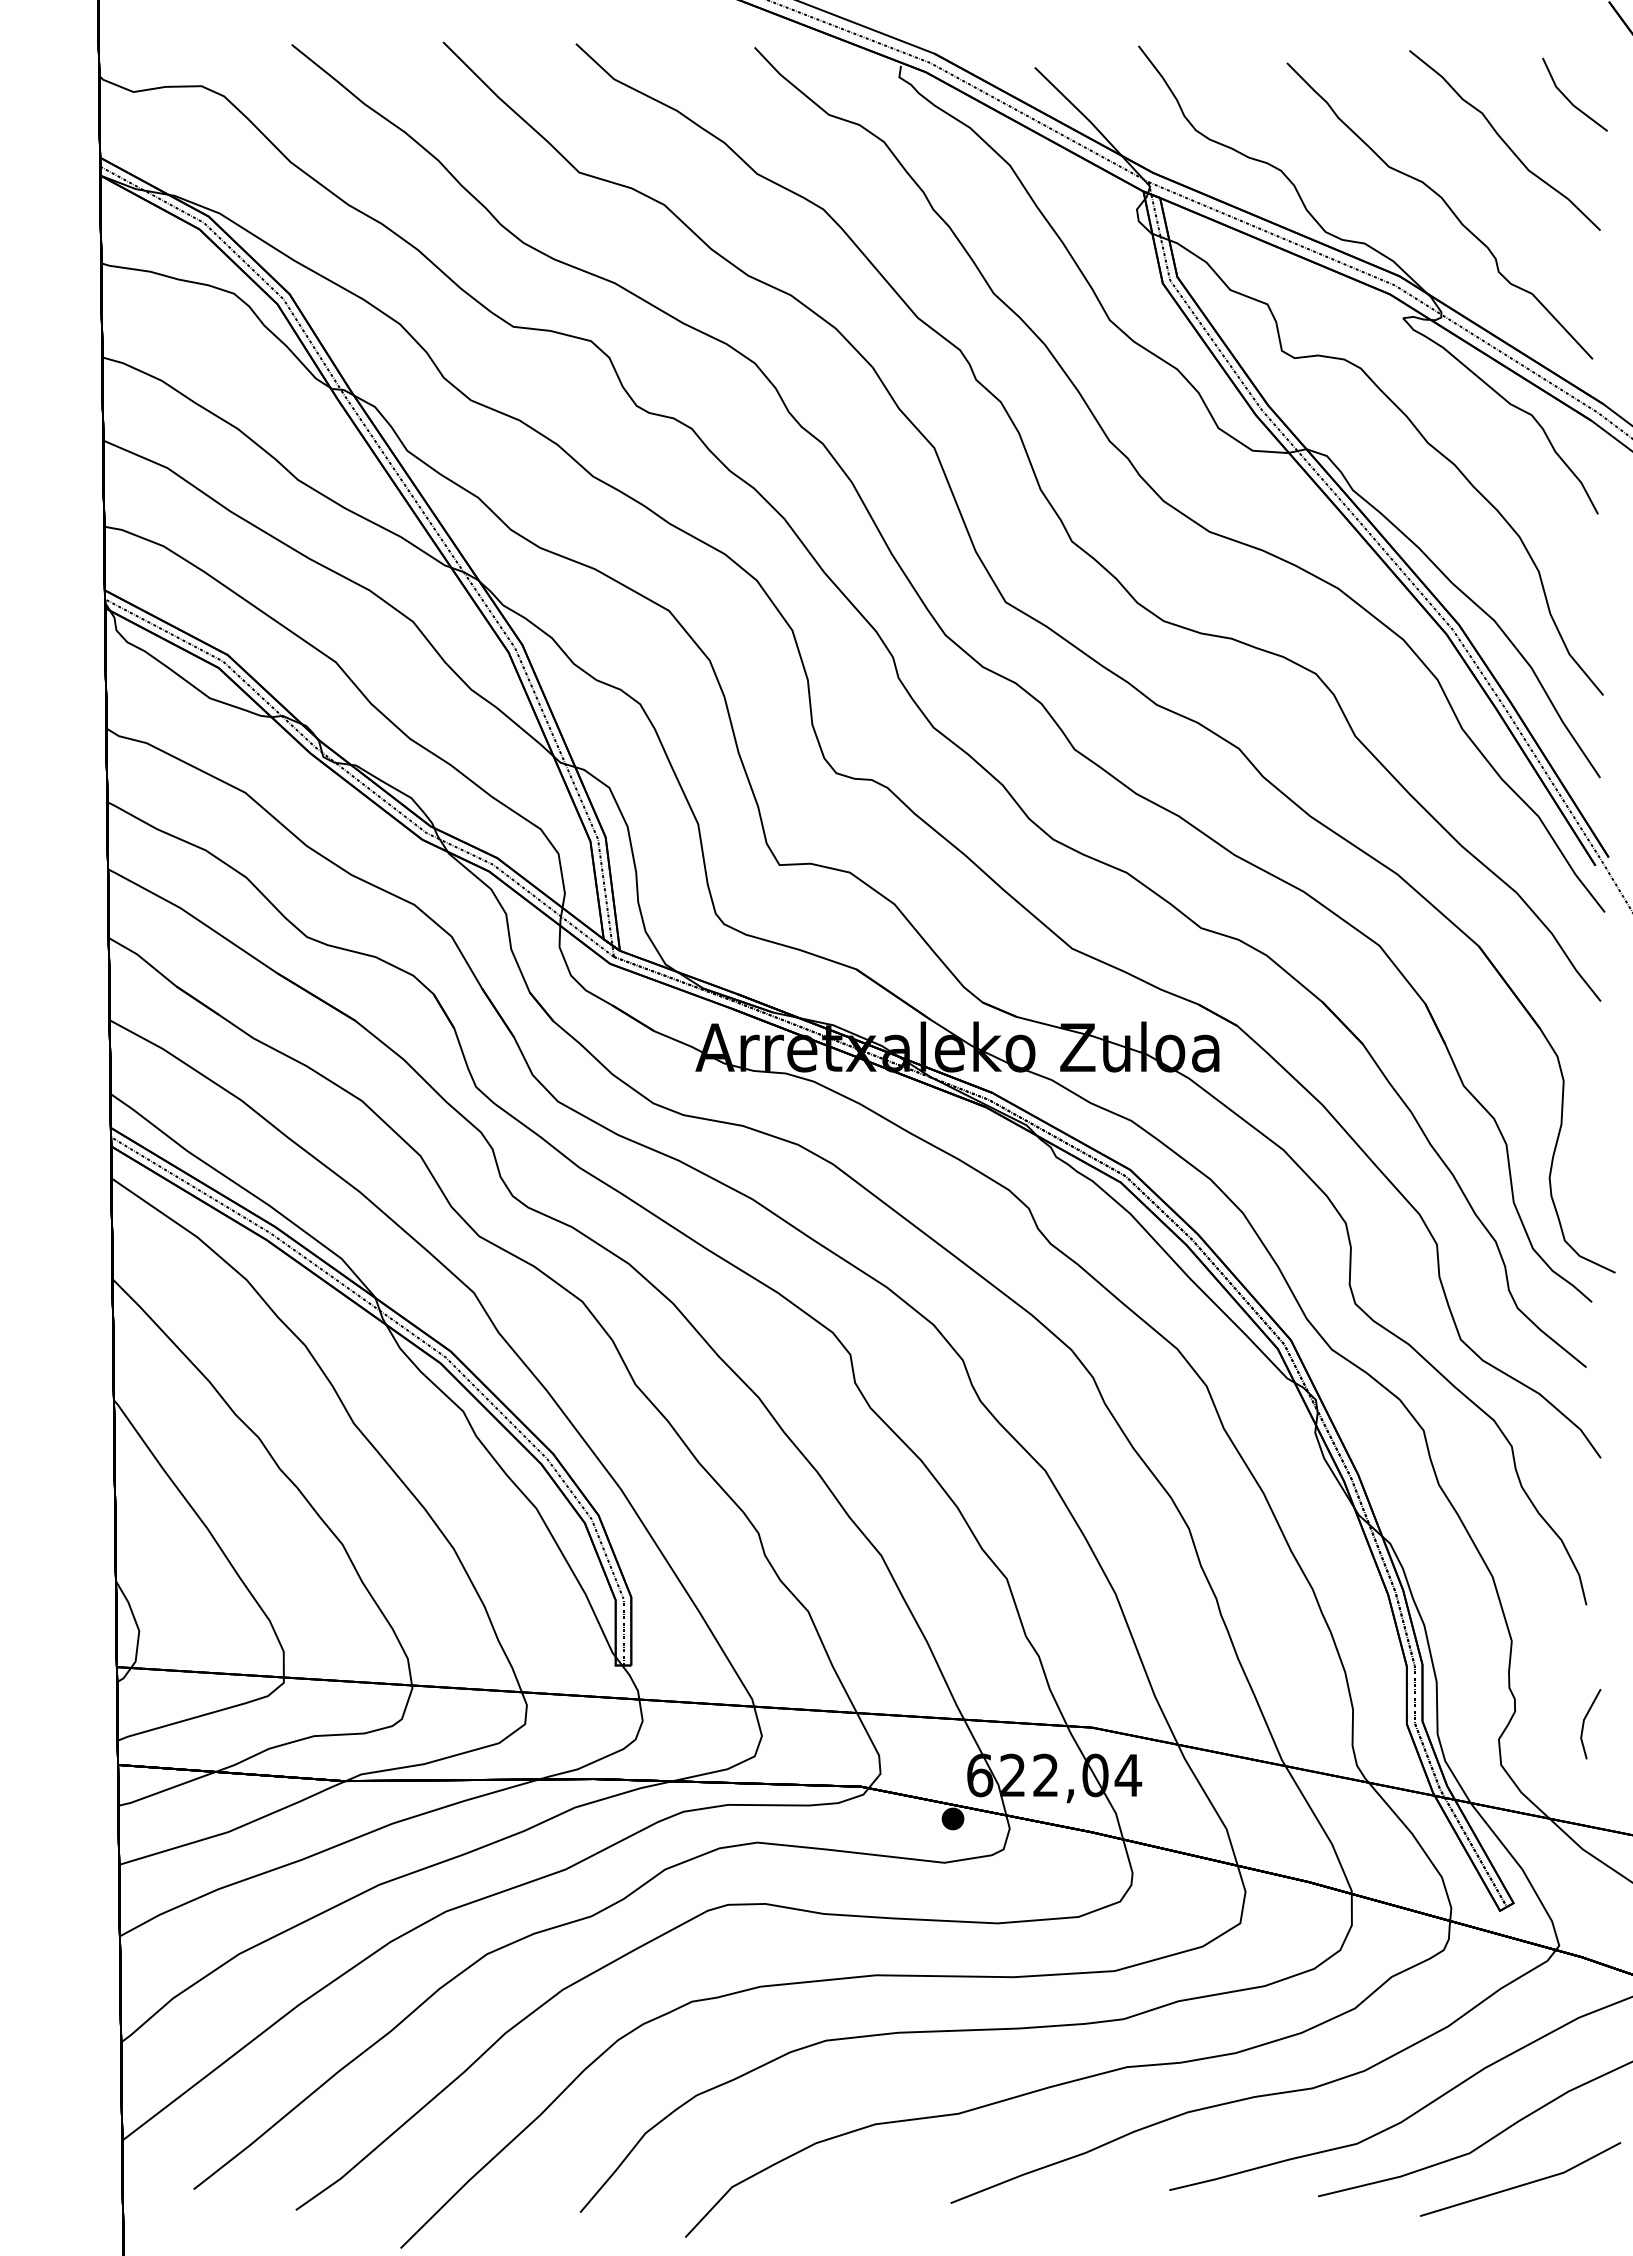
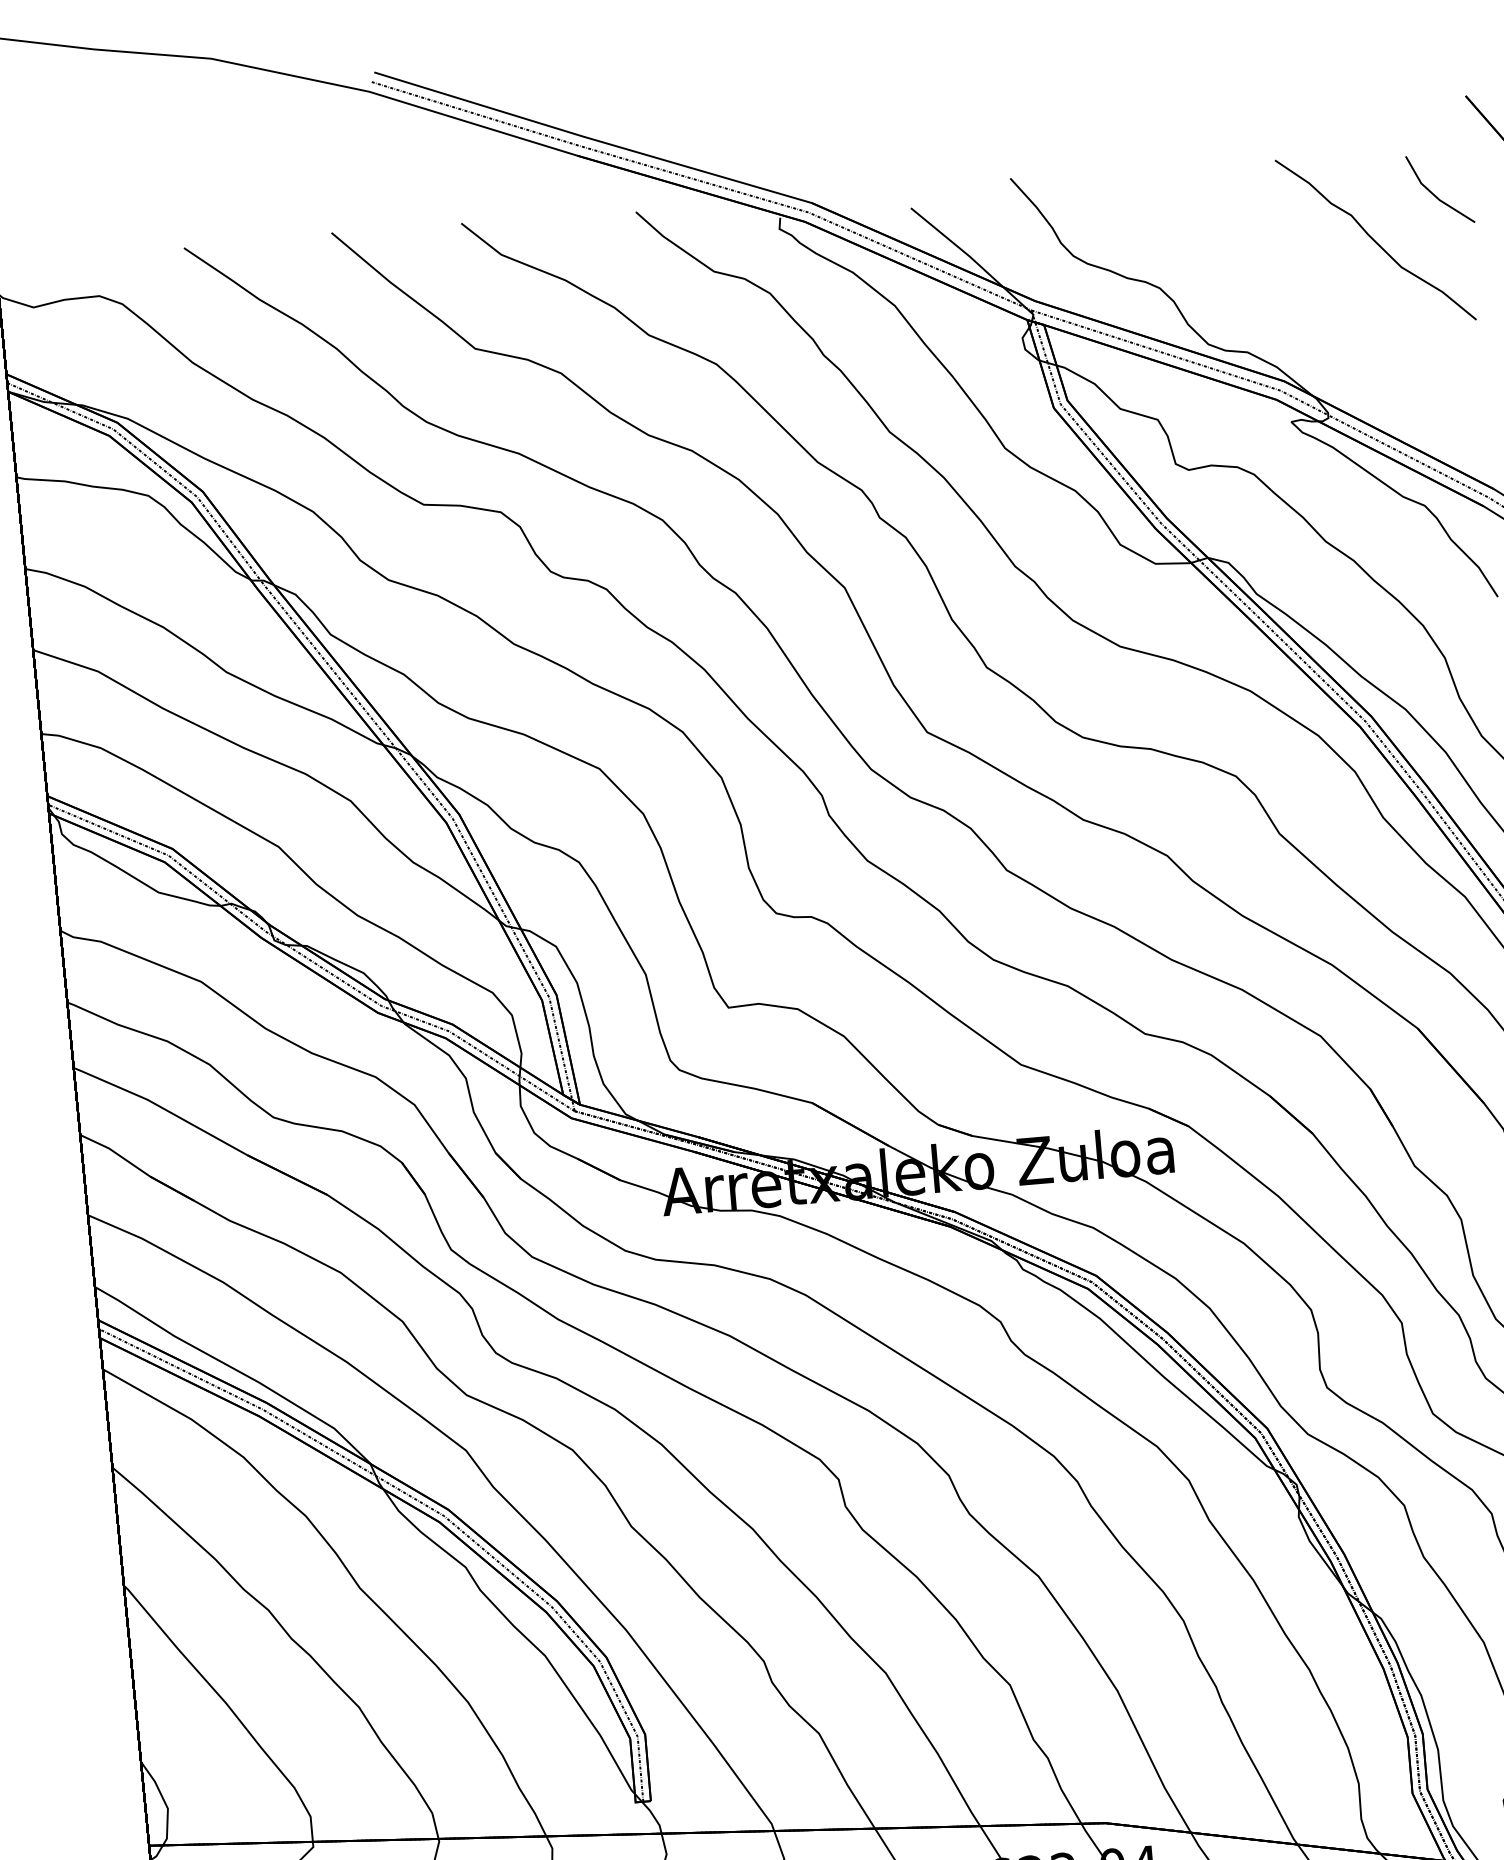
curve: (1445, 204) -> (1323, 307), removed

